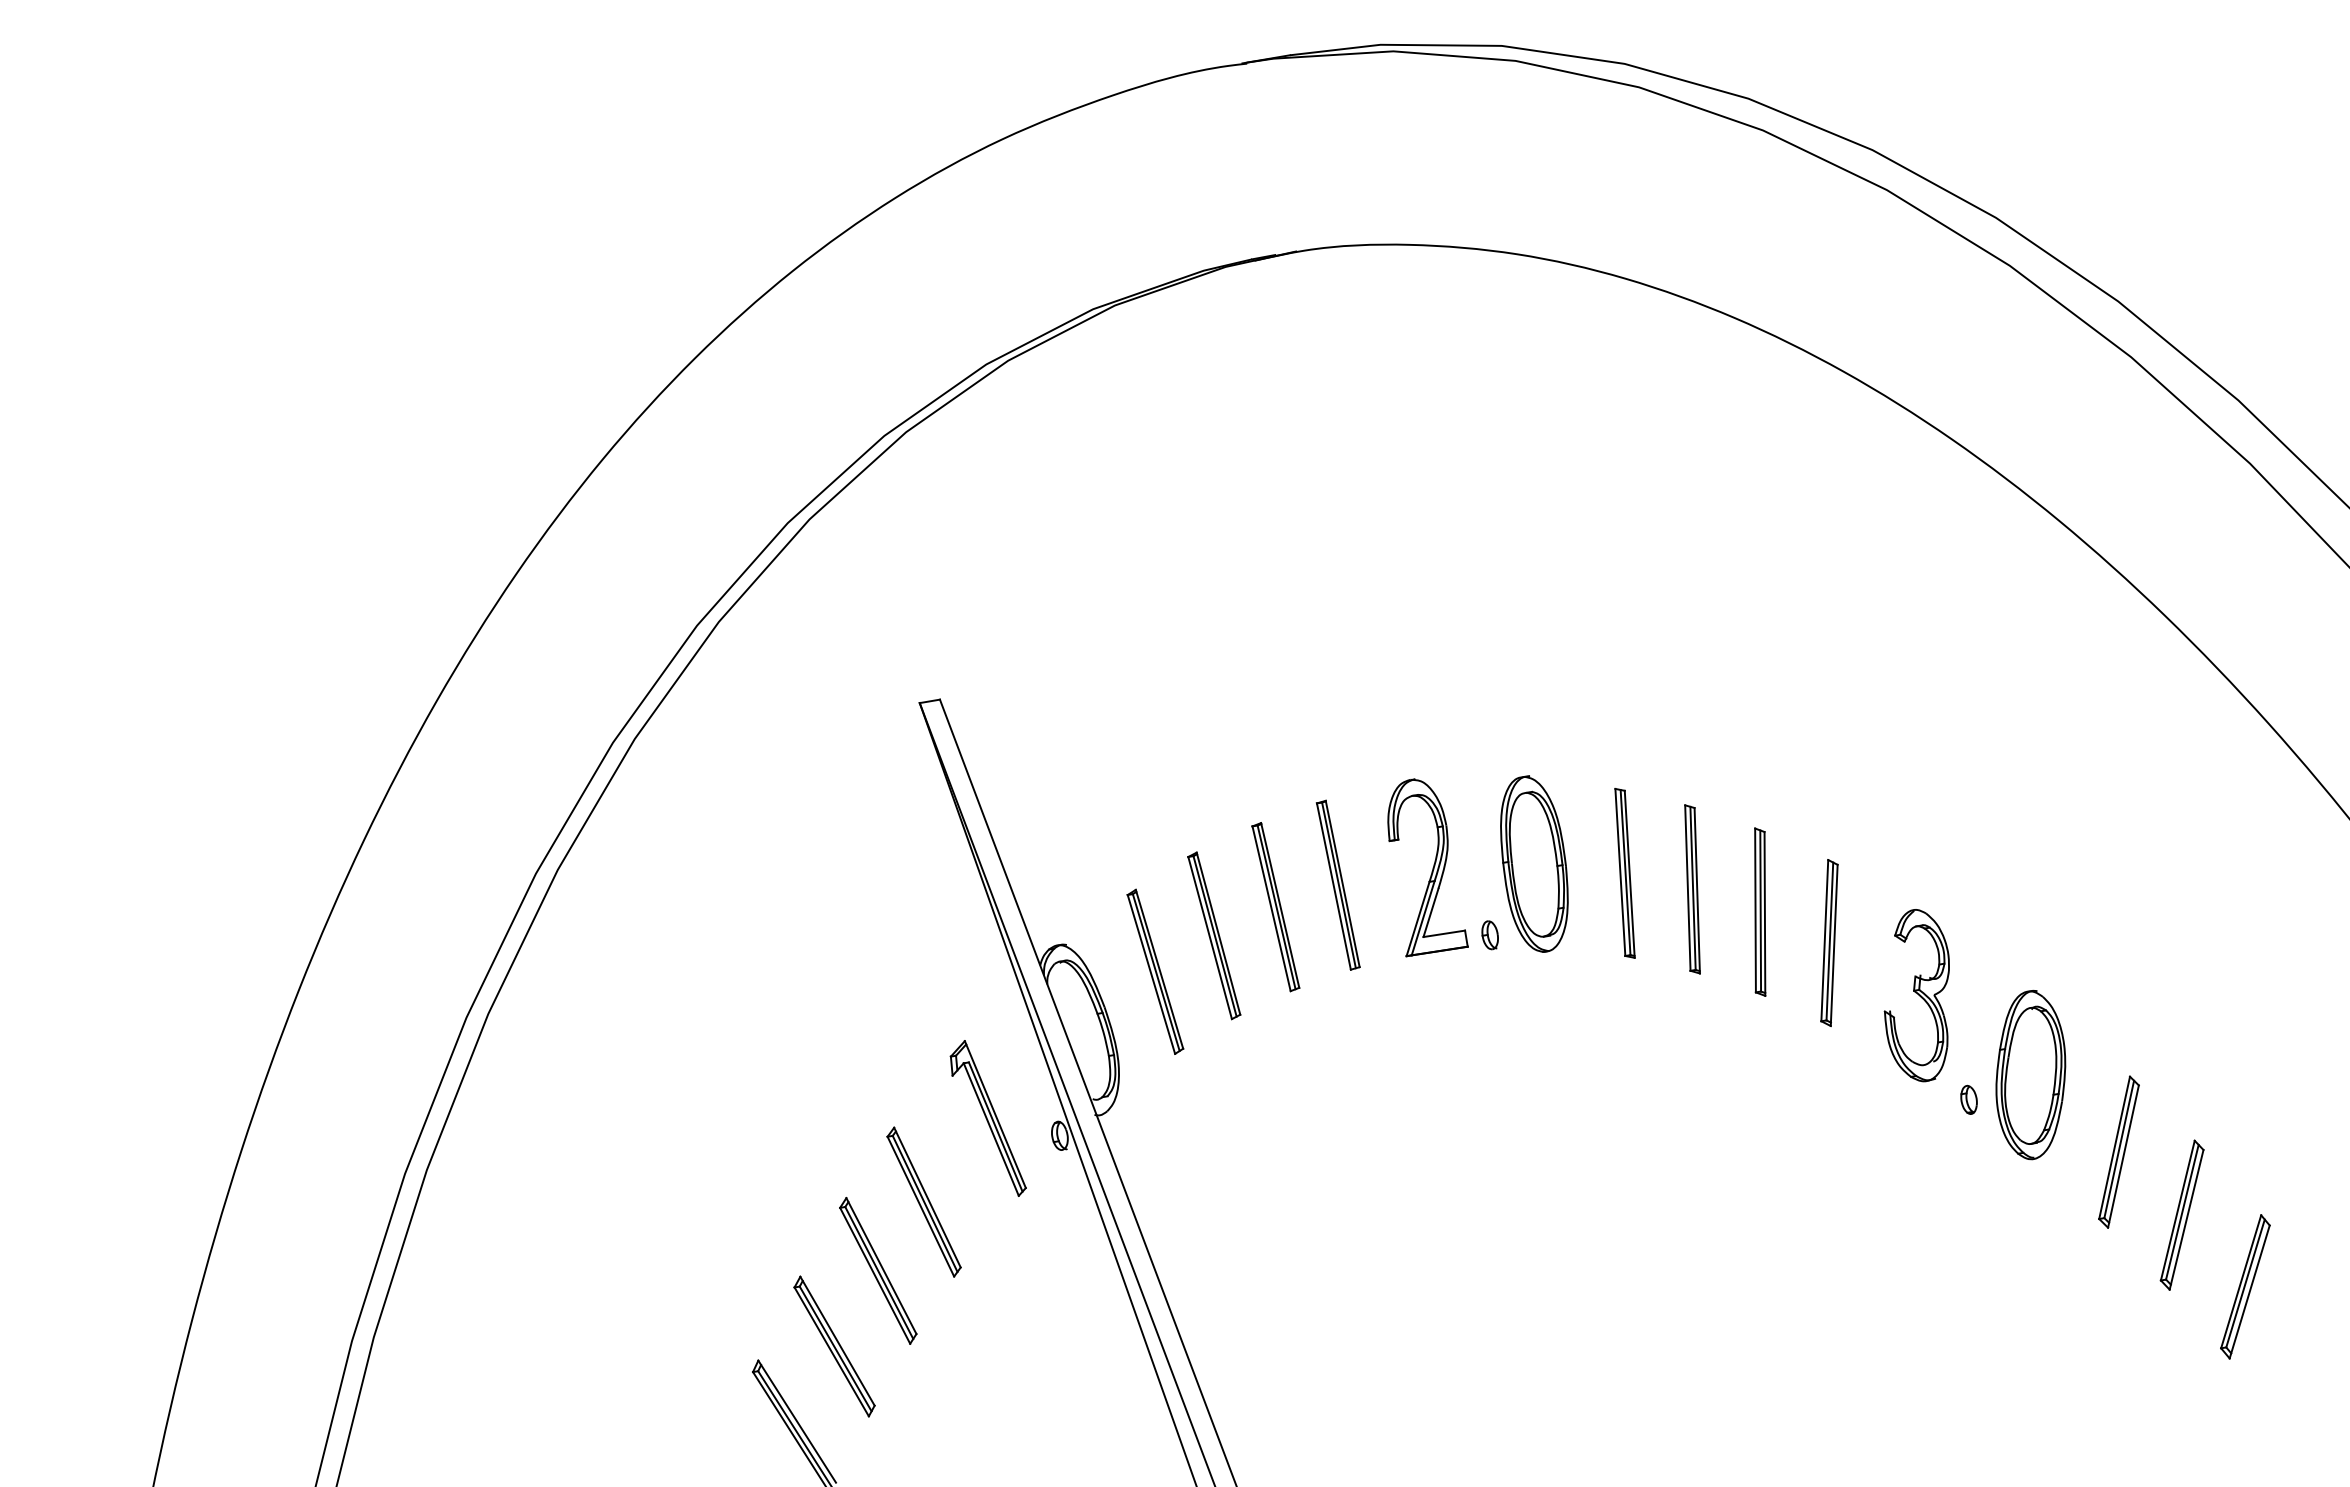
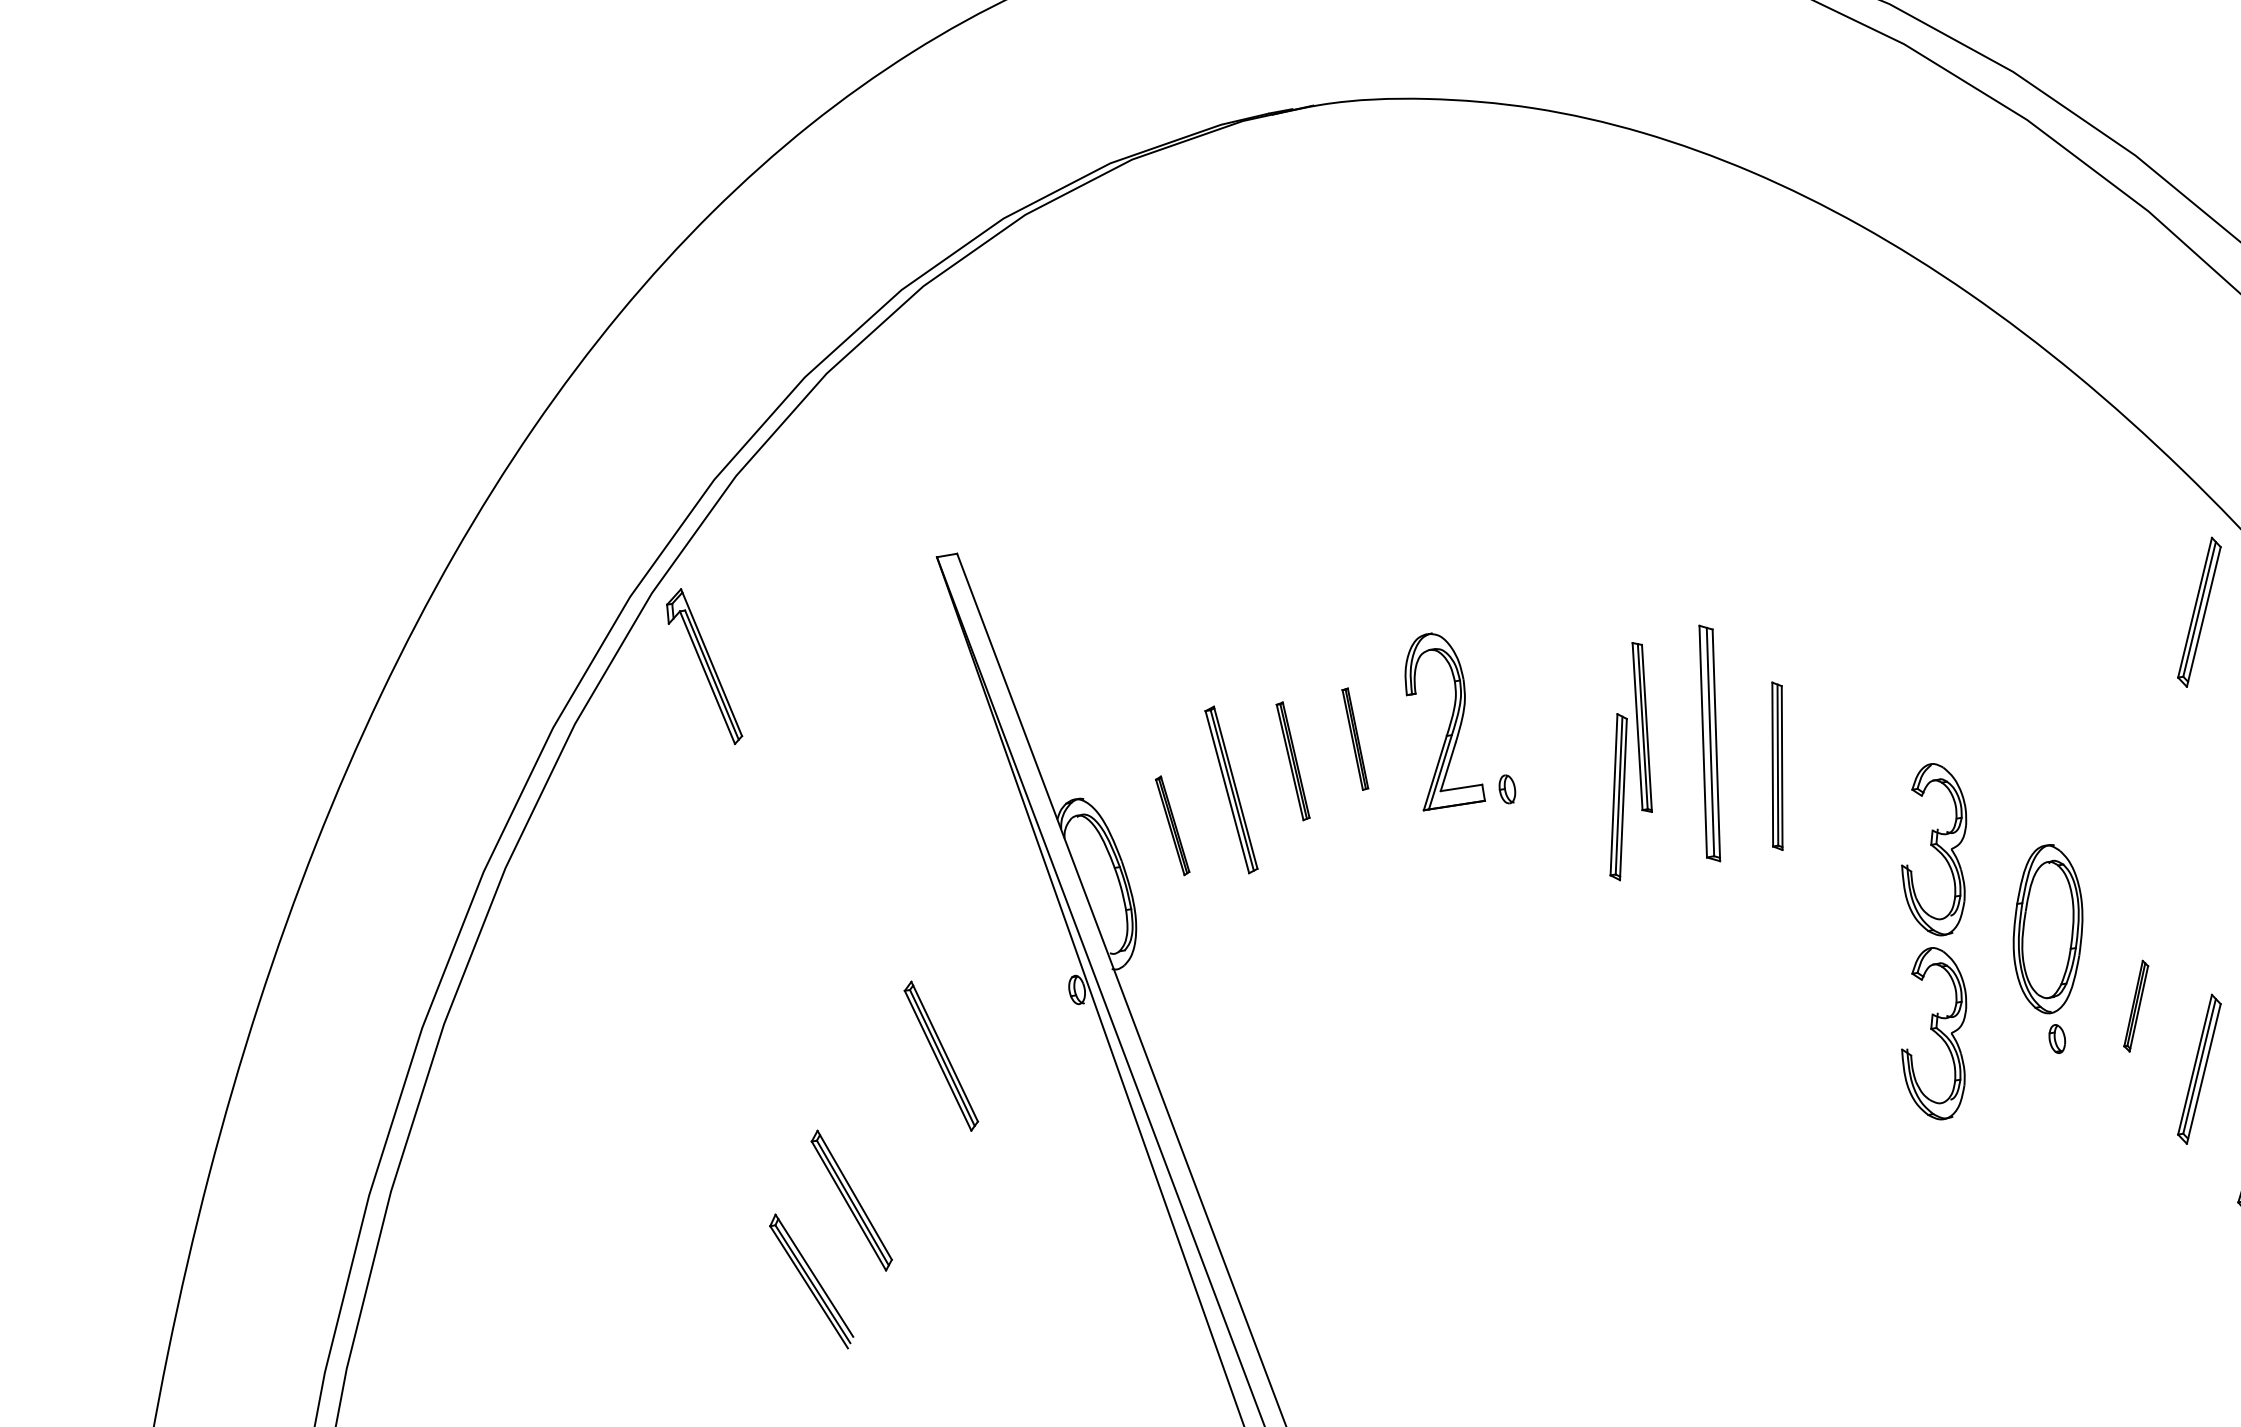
part: (2181, 757) -> (2198, 611), added
part: (1534, 863) -> (1551, 717), removed
part: (1337, 884) -> (1354, 738), size x0.6
part: (1692, 889) -> (1709, 743), size x1.4
part: (1275, 907) -> (1292, 761), size x0.7
part: (1829, 942) -> (1618, 796), moved
part: (1155, 971) -> (1172, 825), size x0.6
part: (1968, 1099) -> (2056, 1038), moved
part: (987, 1118) -> (703, 666), moved
part: (2118, 1151) -> (2135, 1005), size x0.6
part: (1916, 1179) -> (1933, 1033), added
part: (878, 1270) -> (895, 1124), removed

